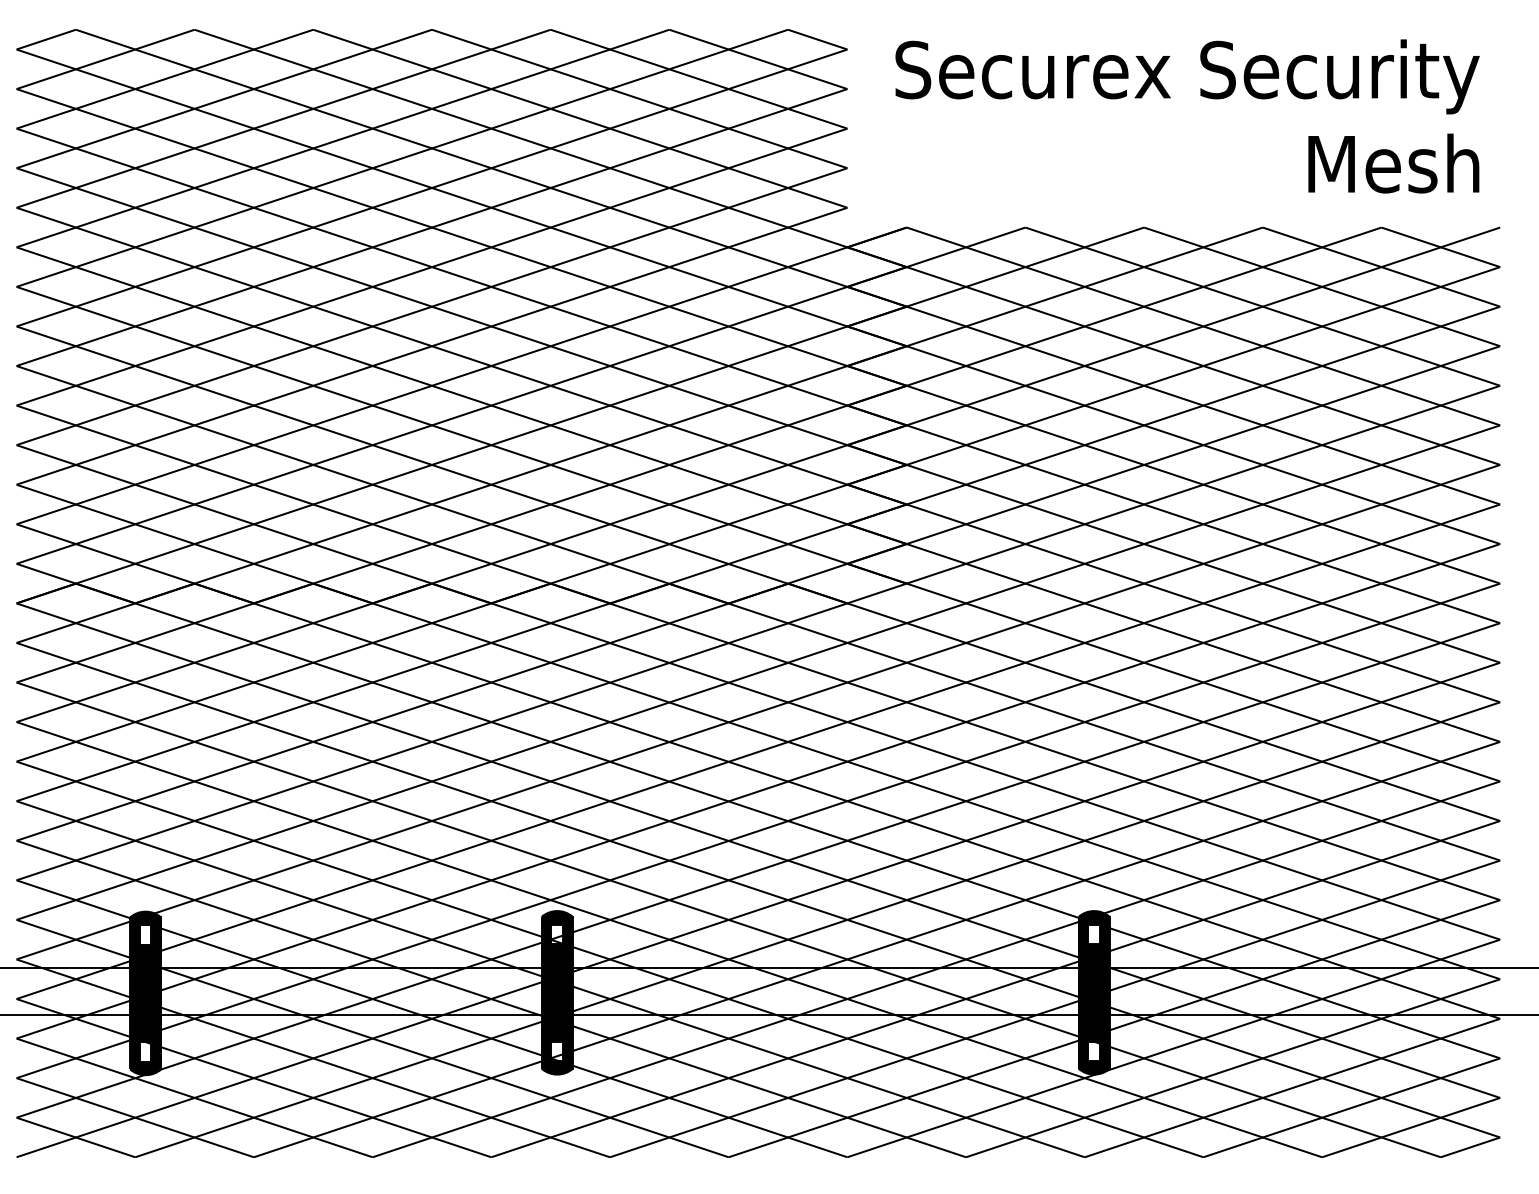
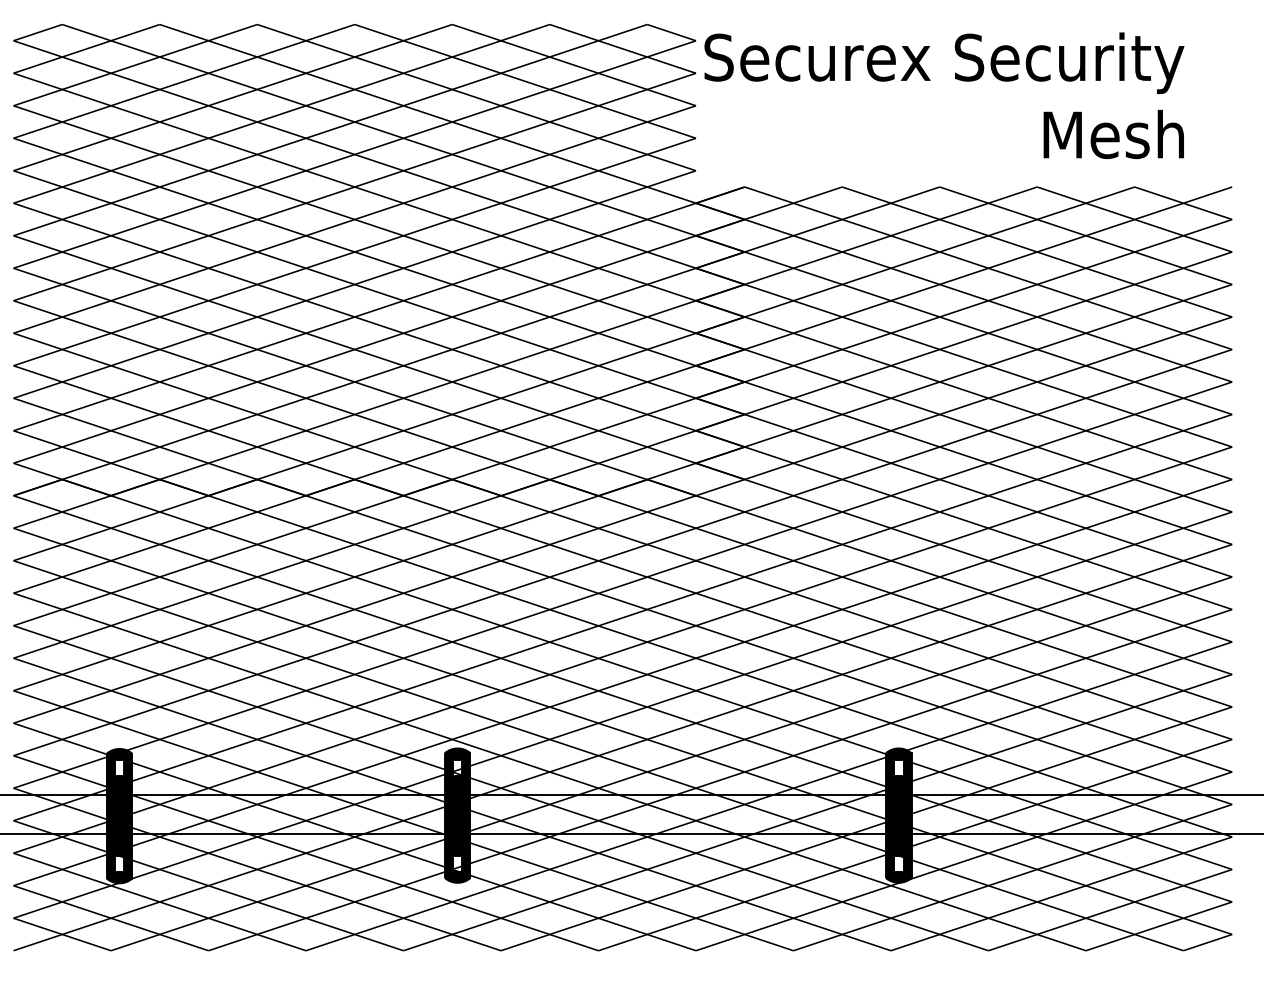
text: (1187, 116) -> (944, 95), moved

